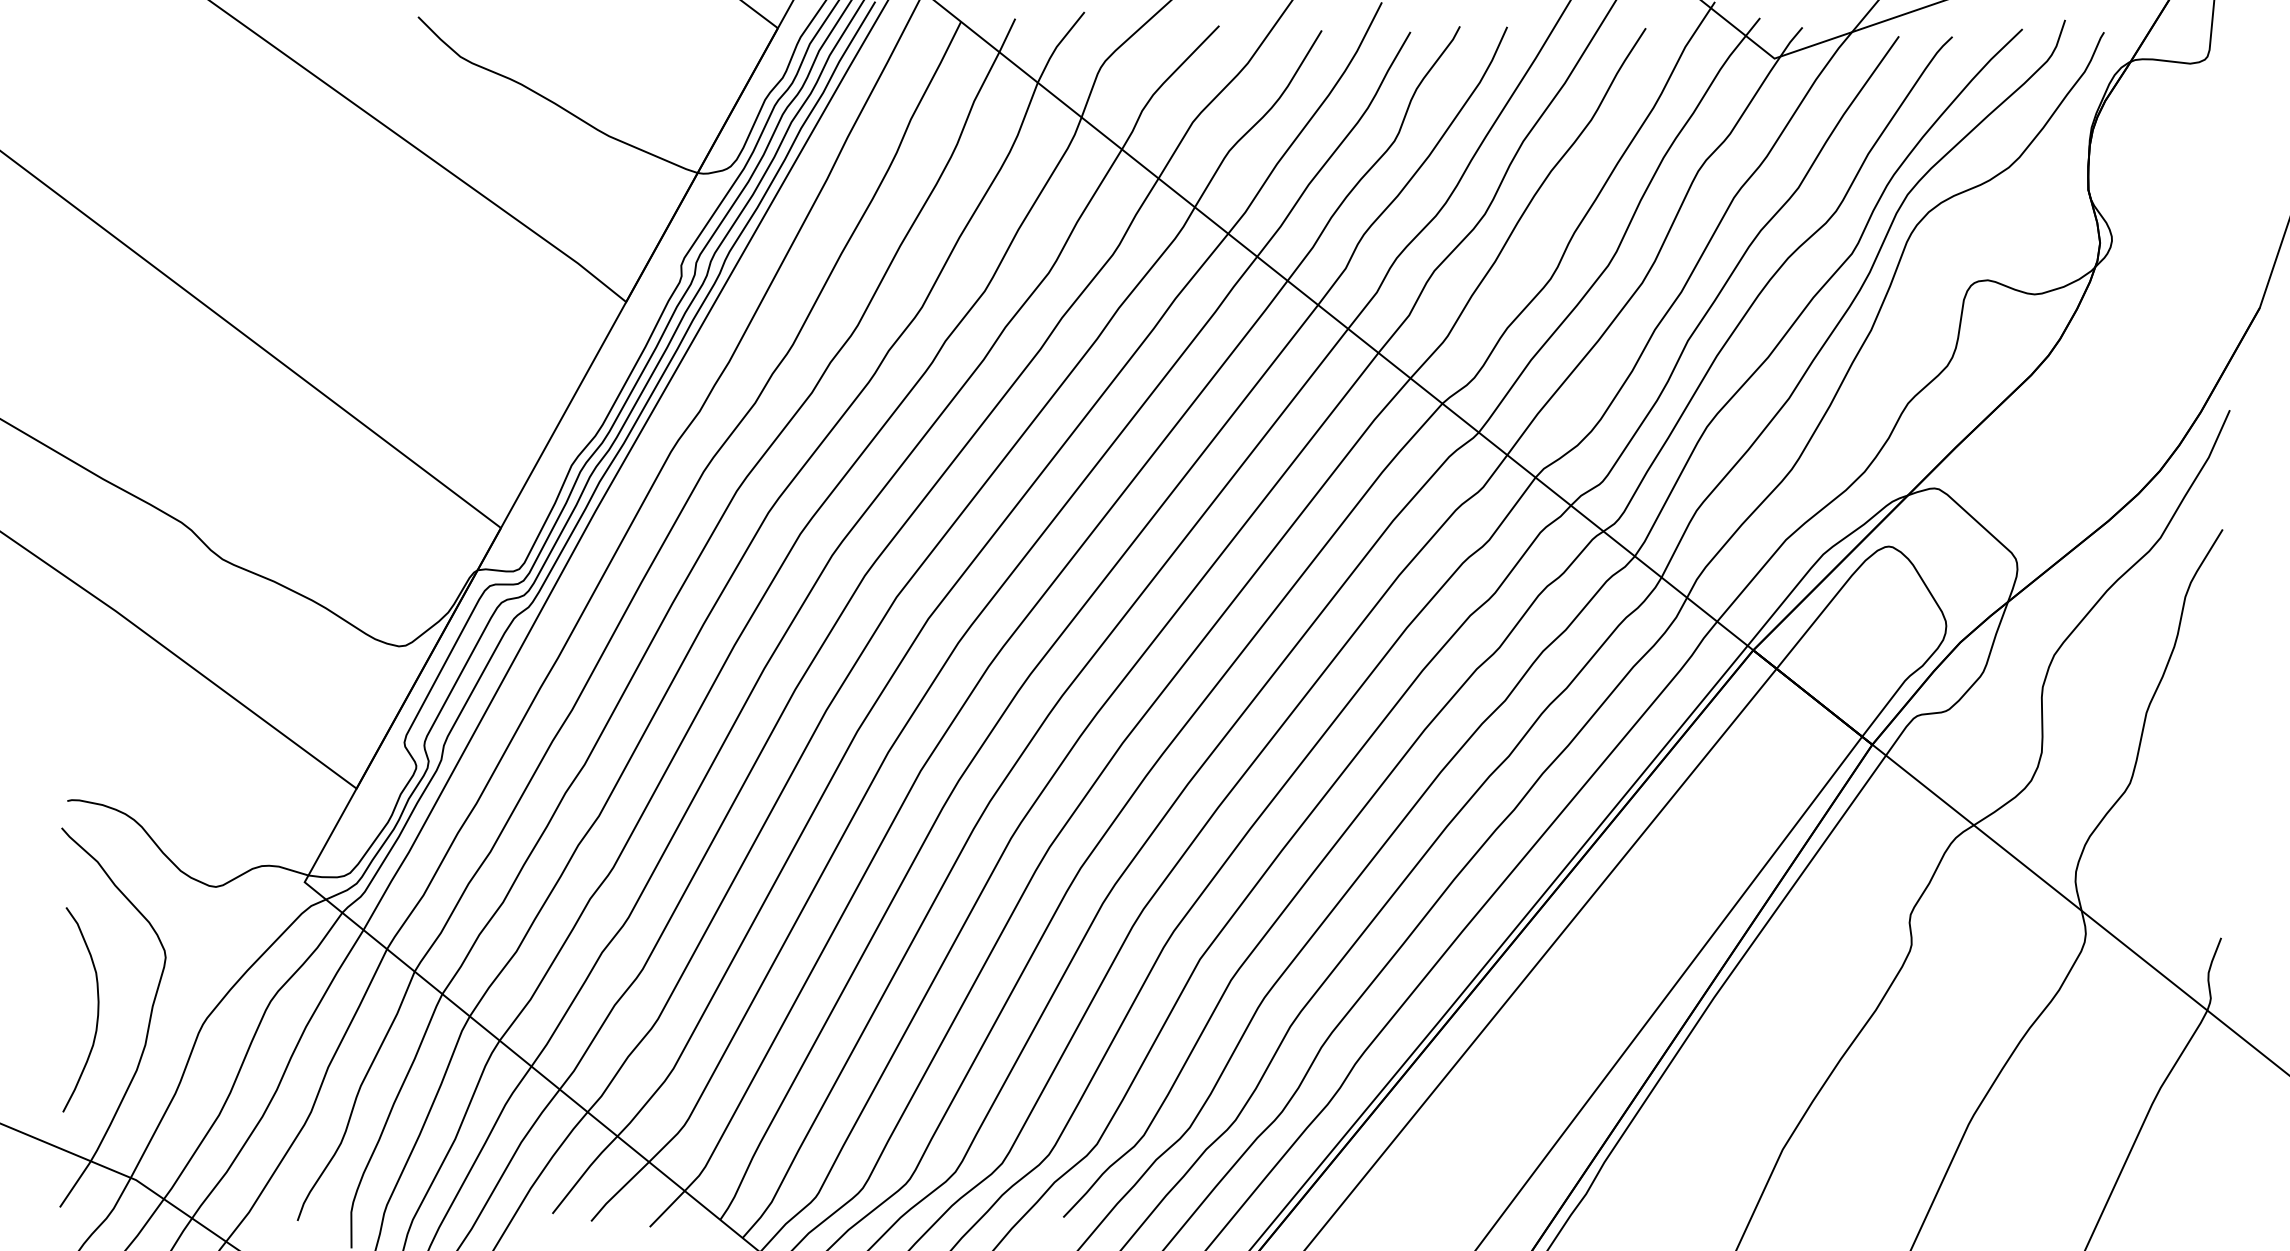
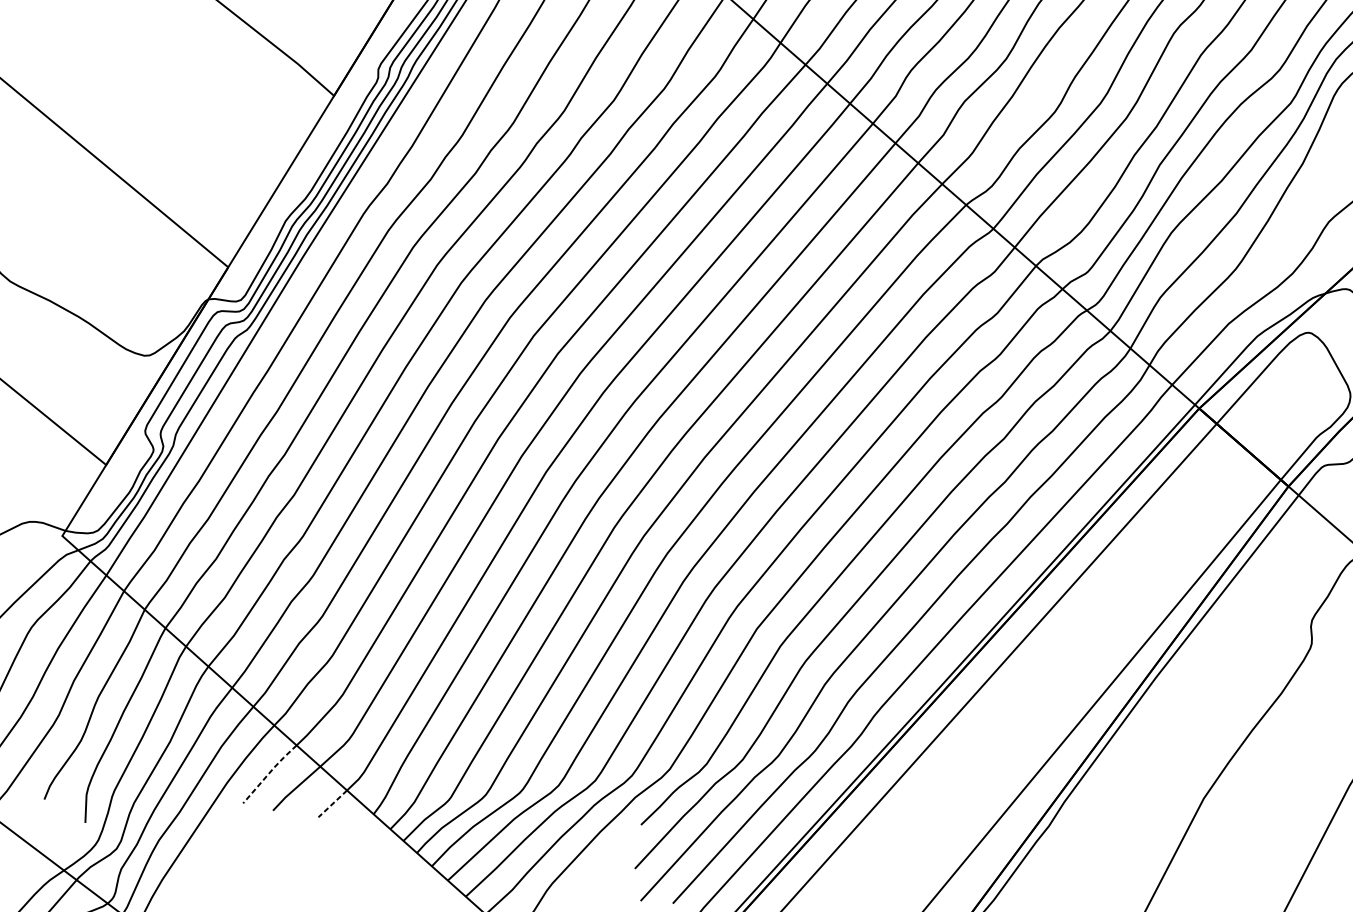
line: (584, 1173) -> (269, 773), solid -> dashed
line: (666, 1209) -> (332, 804), solid -> dashed

